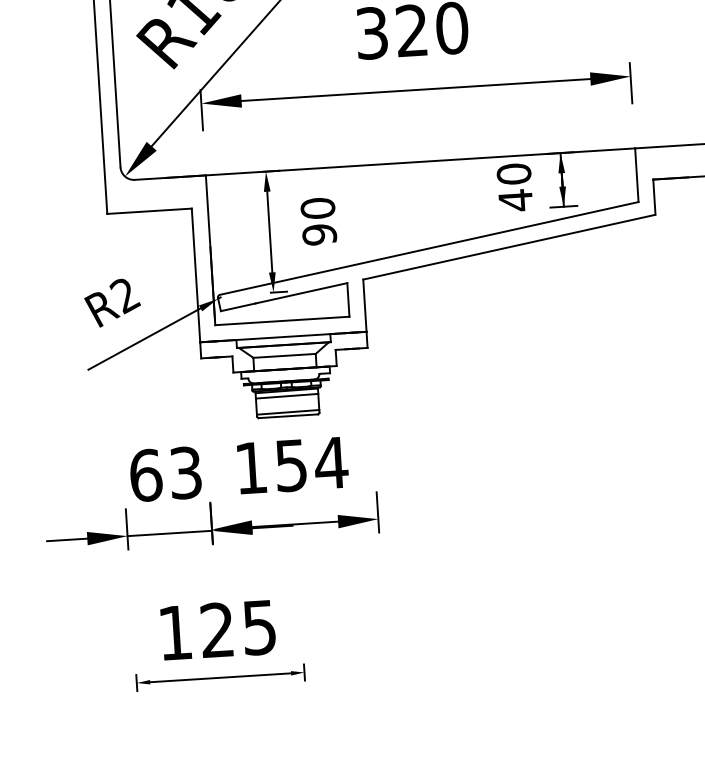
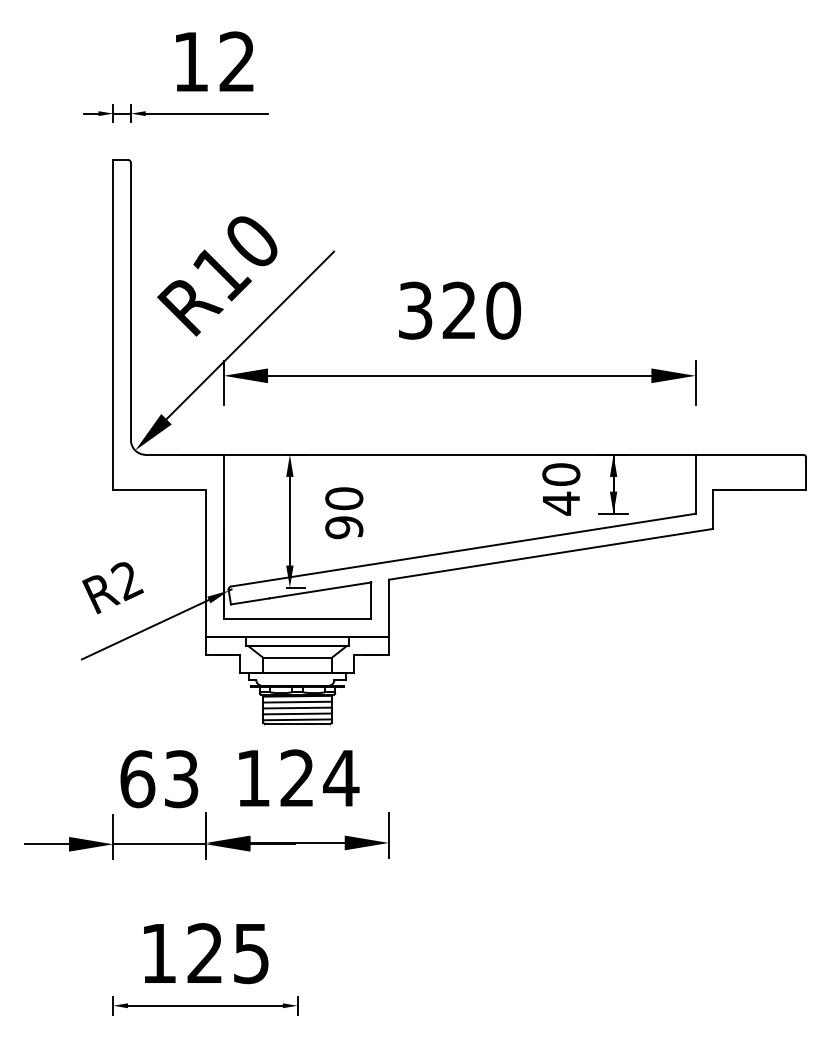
line: (287, 401) -> (297, 707), added
line: (287, 406) -> (297, 713), added
text: (290, 465) -> (296, 778), 154 -> 124

